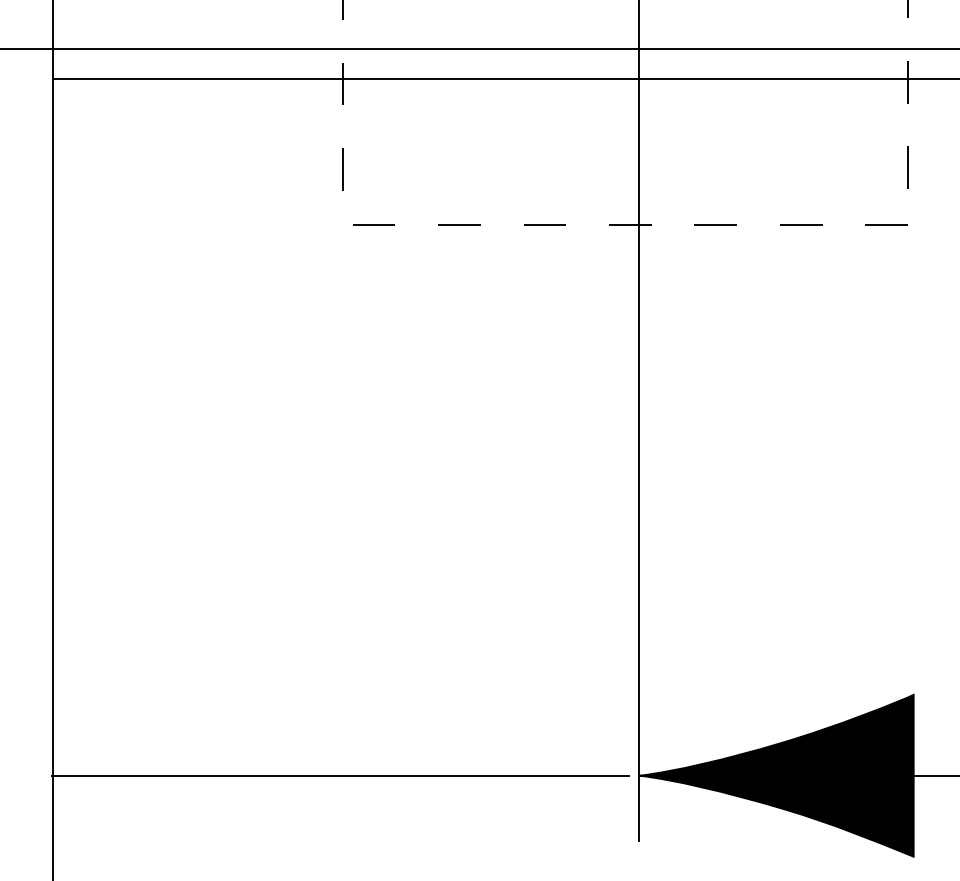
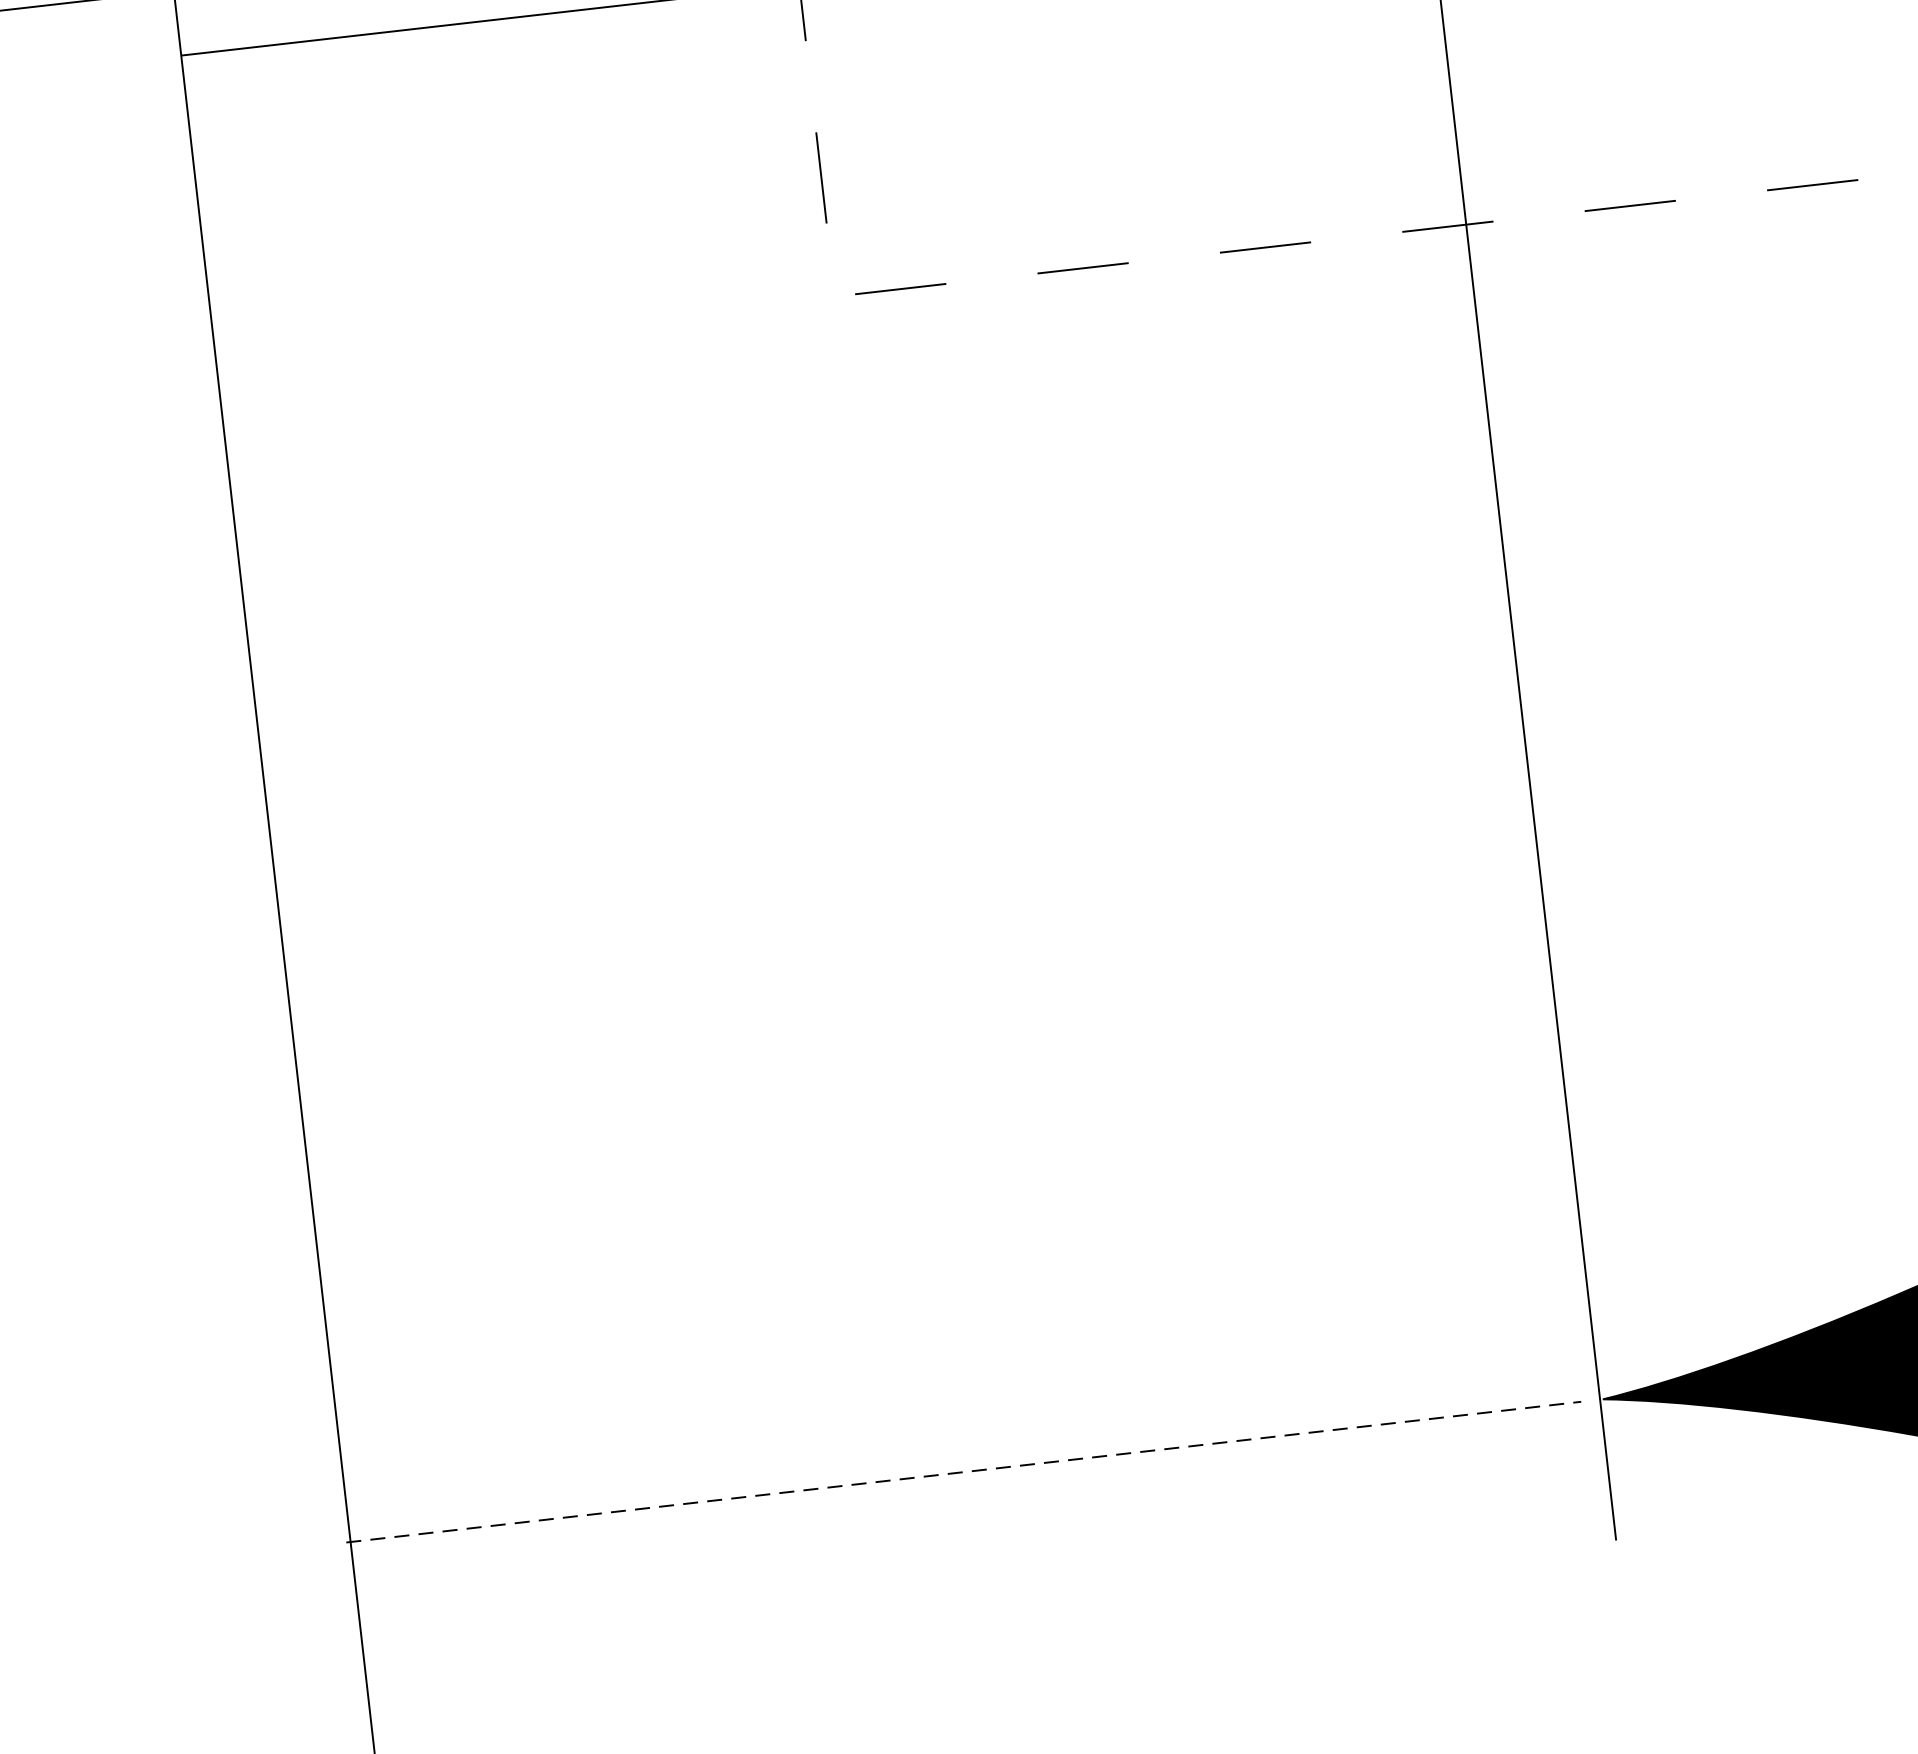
line: (341, 775) -> (965, 1471), solid -> dashed

